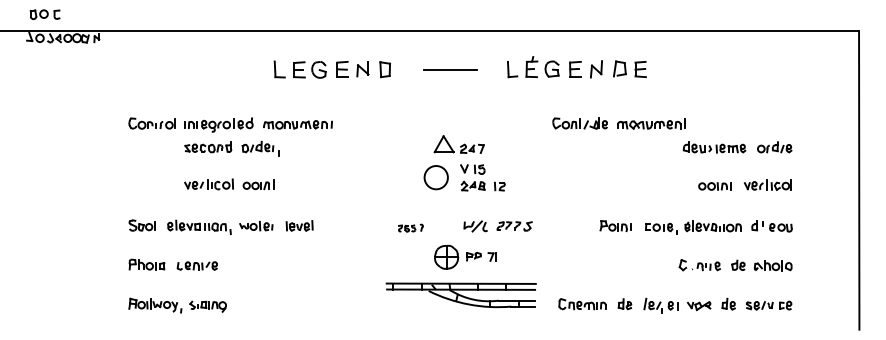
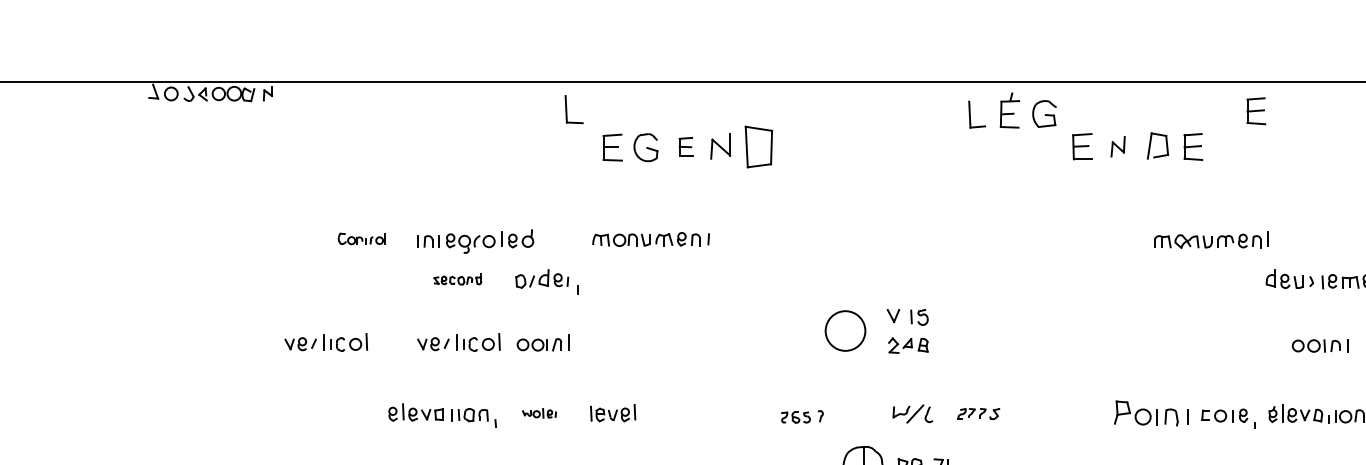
part: (44, 14) -> (178, 53), removed
part: (677, 48) -> (1255, 111), added
part: (533, 67) -> (1012, 111), moved
part: (279, 69) -> (573, 109), moved
part: (342, 69) -> (685, 146), size x0.7
part: (384, 69) -> (757, 146), size x1.6
part: (596, 69) -> (1118, 146), size x0.7
line: (450, 70) -> (869, 148), removed
part: (151, 123) -> (361, 238), size x0.6
part: (579, 123) -> (1089, 238), removed
part: (297, 124) -> (650, 238), moved
part: (458, 144) -> (883, 274), removed
part: (208, 147) -> (457, 279), size x0.6
part: (130, 184) -> (325, 342), added
part: (499, 186) -> (953, 346), removed
part: (141, 225) -> (343, 412), removed
part: (256, 225) -> (539, 412), size x0.6
part: (615, 225) -> (1150, 412), size x1.4
part: (514, 226) -> (978, 414), size x0.7

